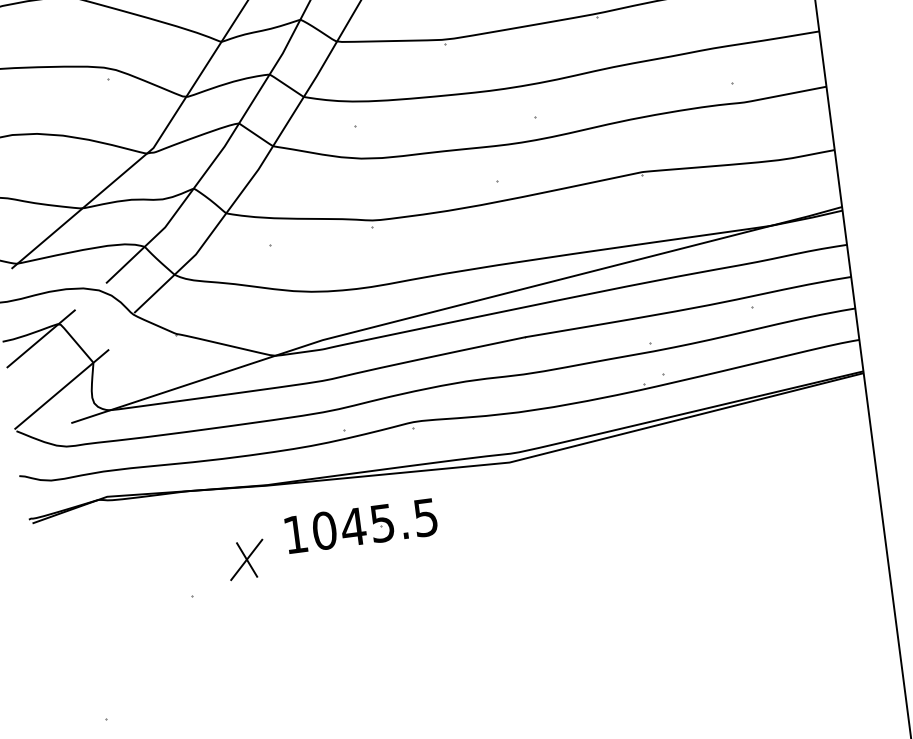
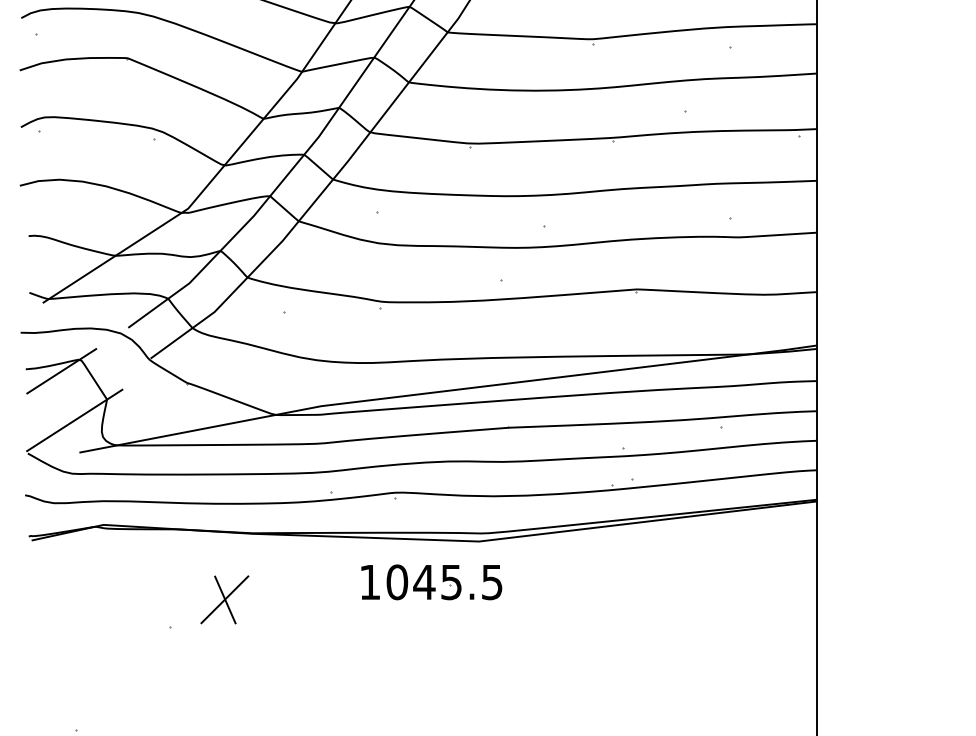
part: (361, 526) -> (431, 582), moved
part: (246, 559) -> (224, 599), size x1.4

